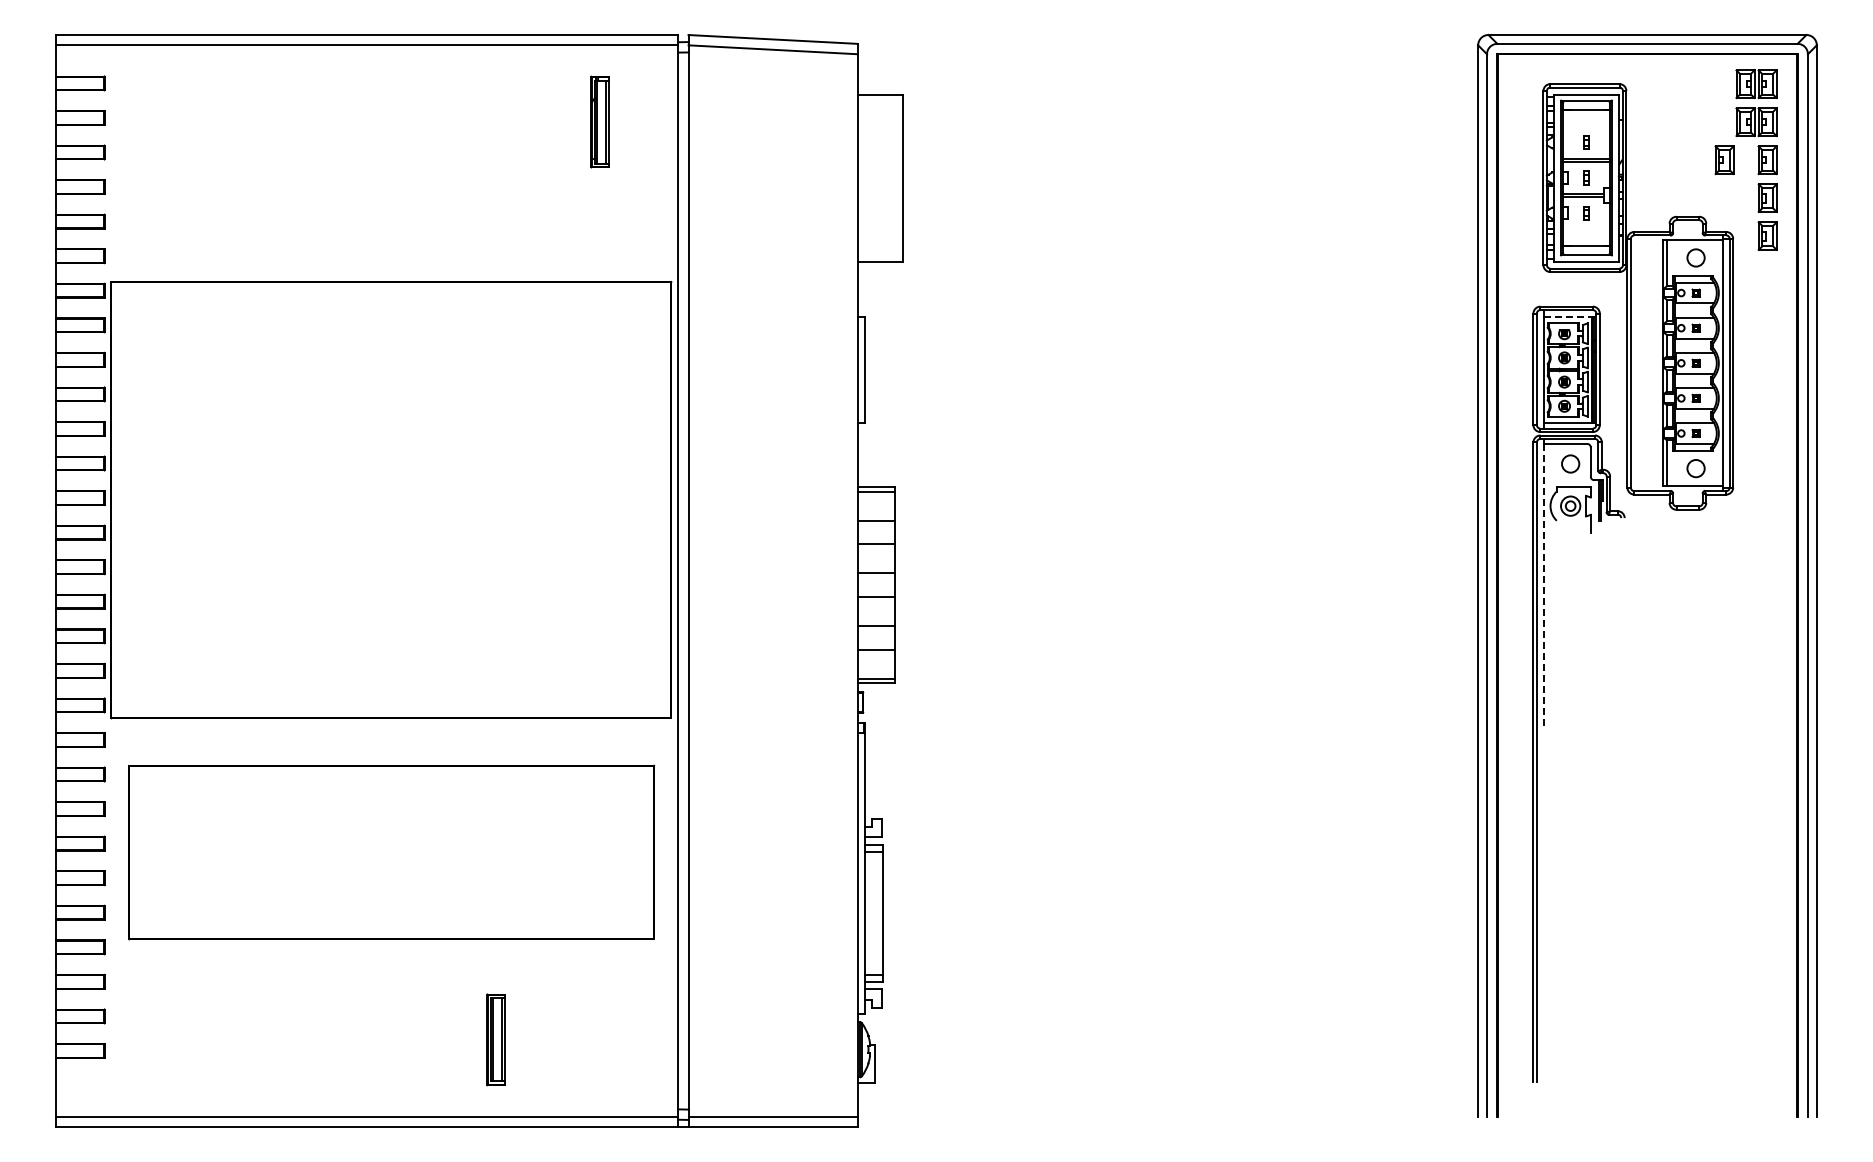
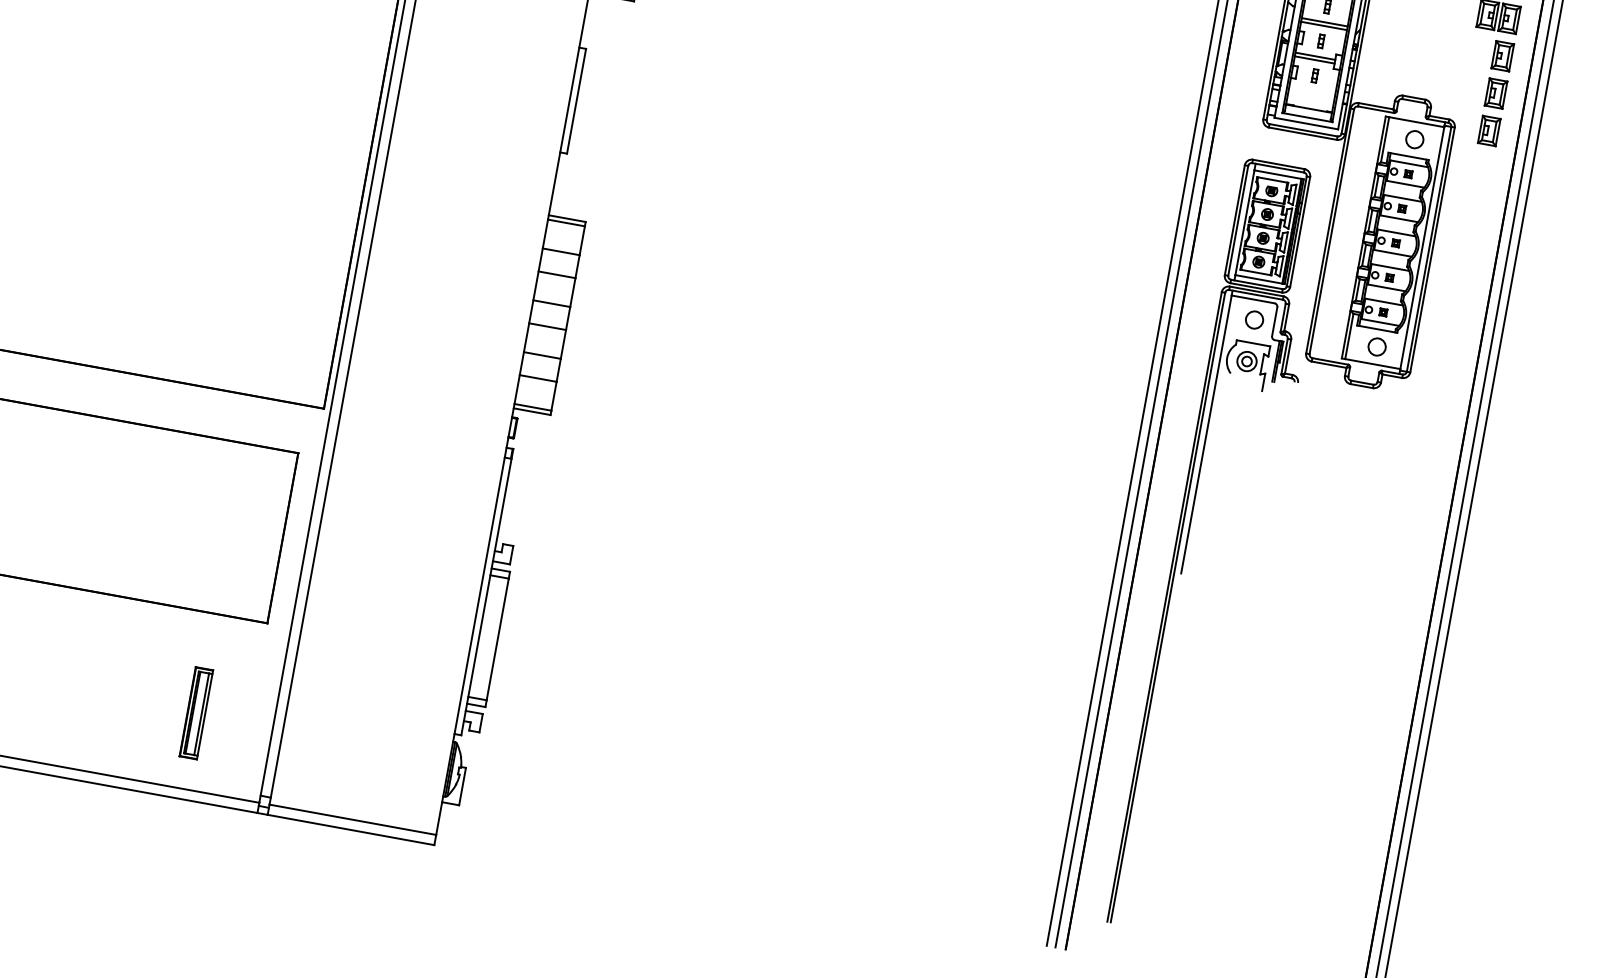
part: (1724, 160) -> (1460, 48), removed
line: (1567, 316) -> (1277, 174), dashed -> solid
line: (1543, 584) -> (1206, 433), dashed -> solid
part: (495, 1039) -> (195, 712), moved

